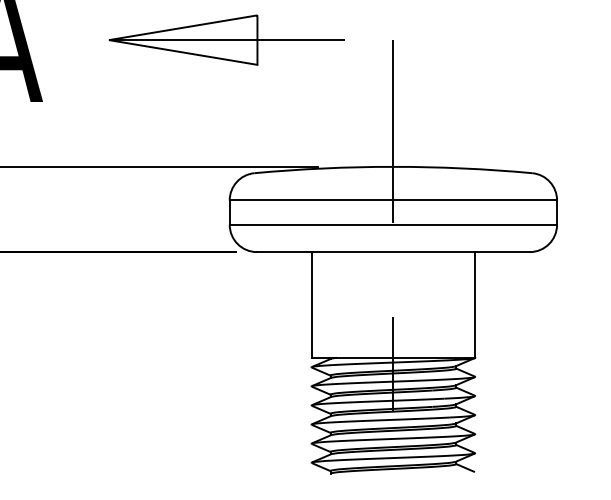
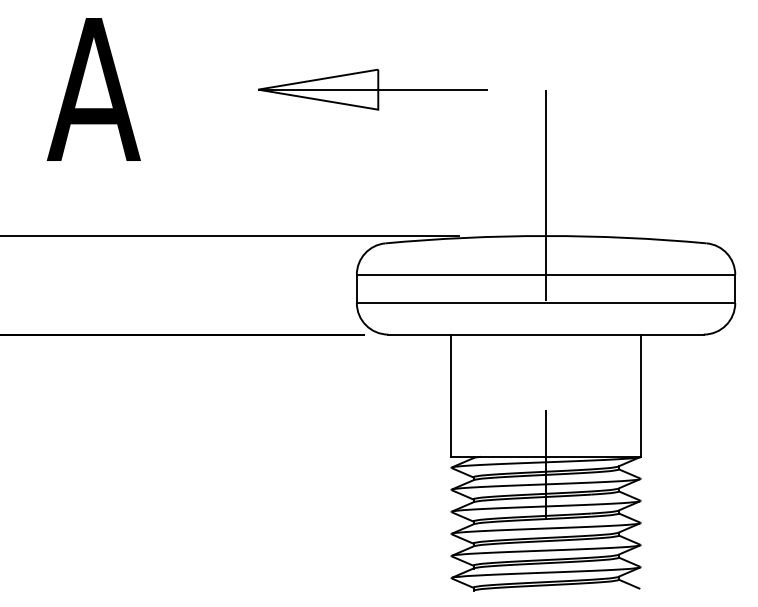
part: (226, 40) -> (353, 89), size x0.7

